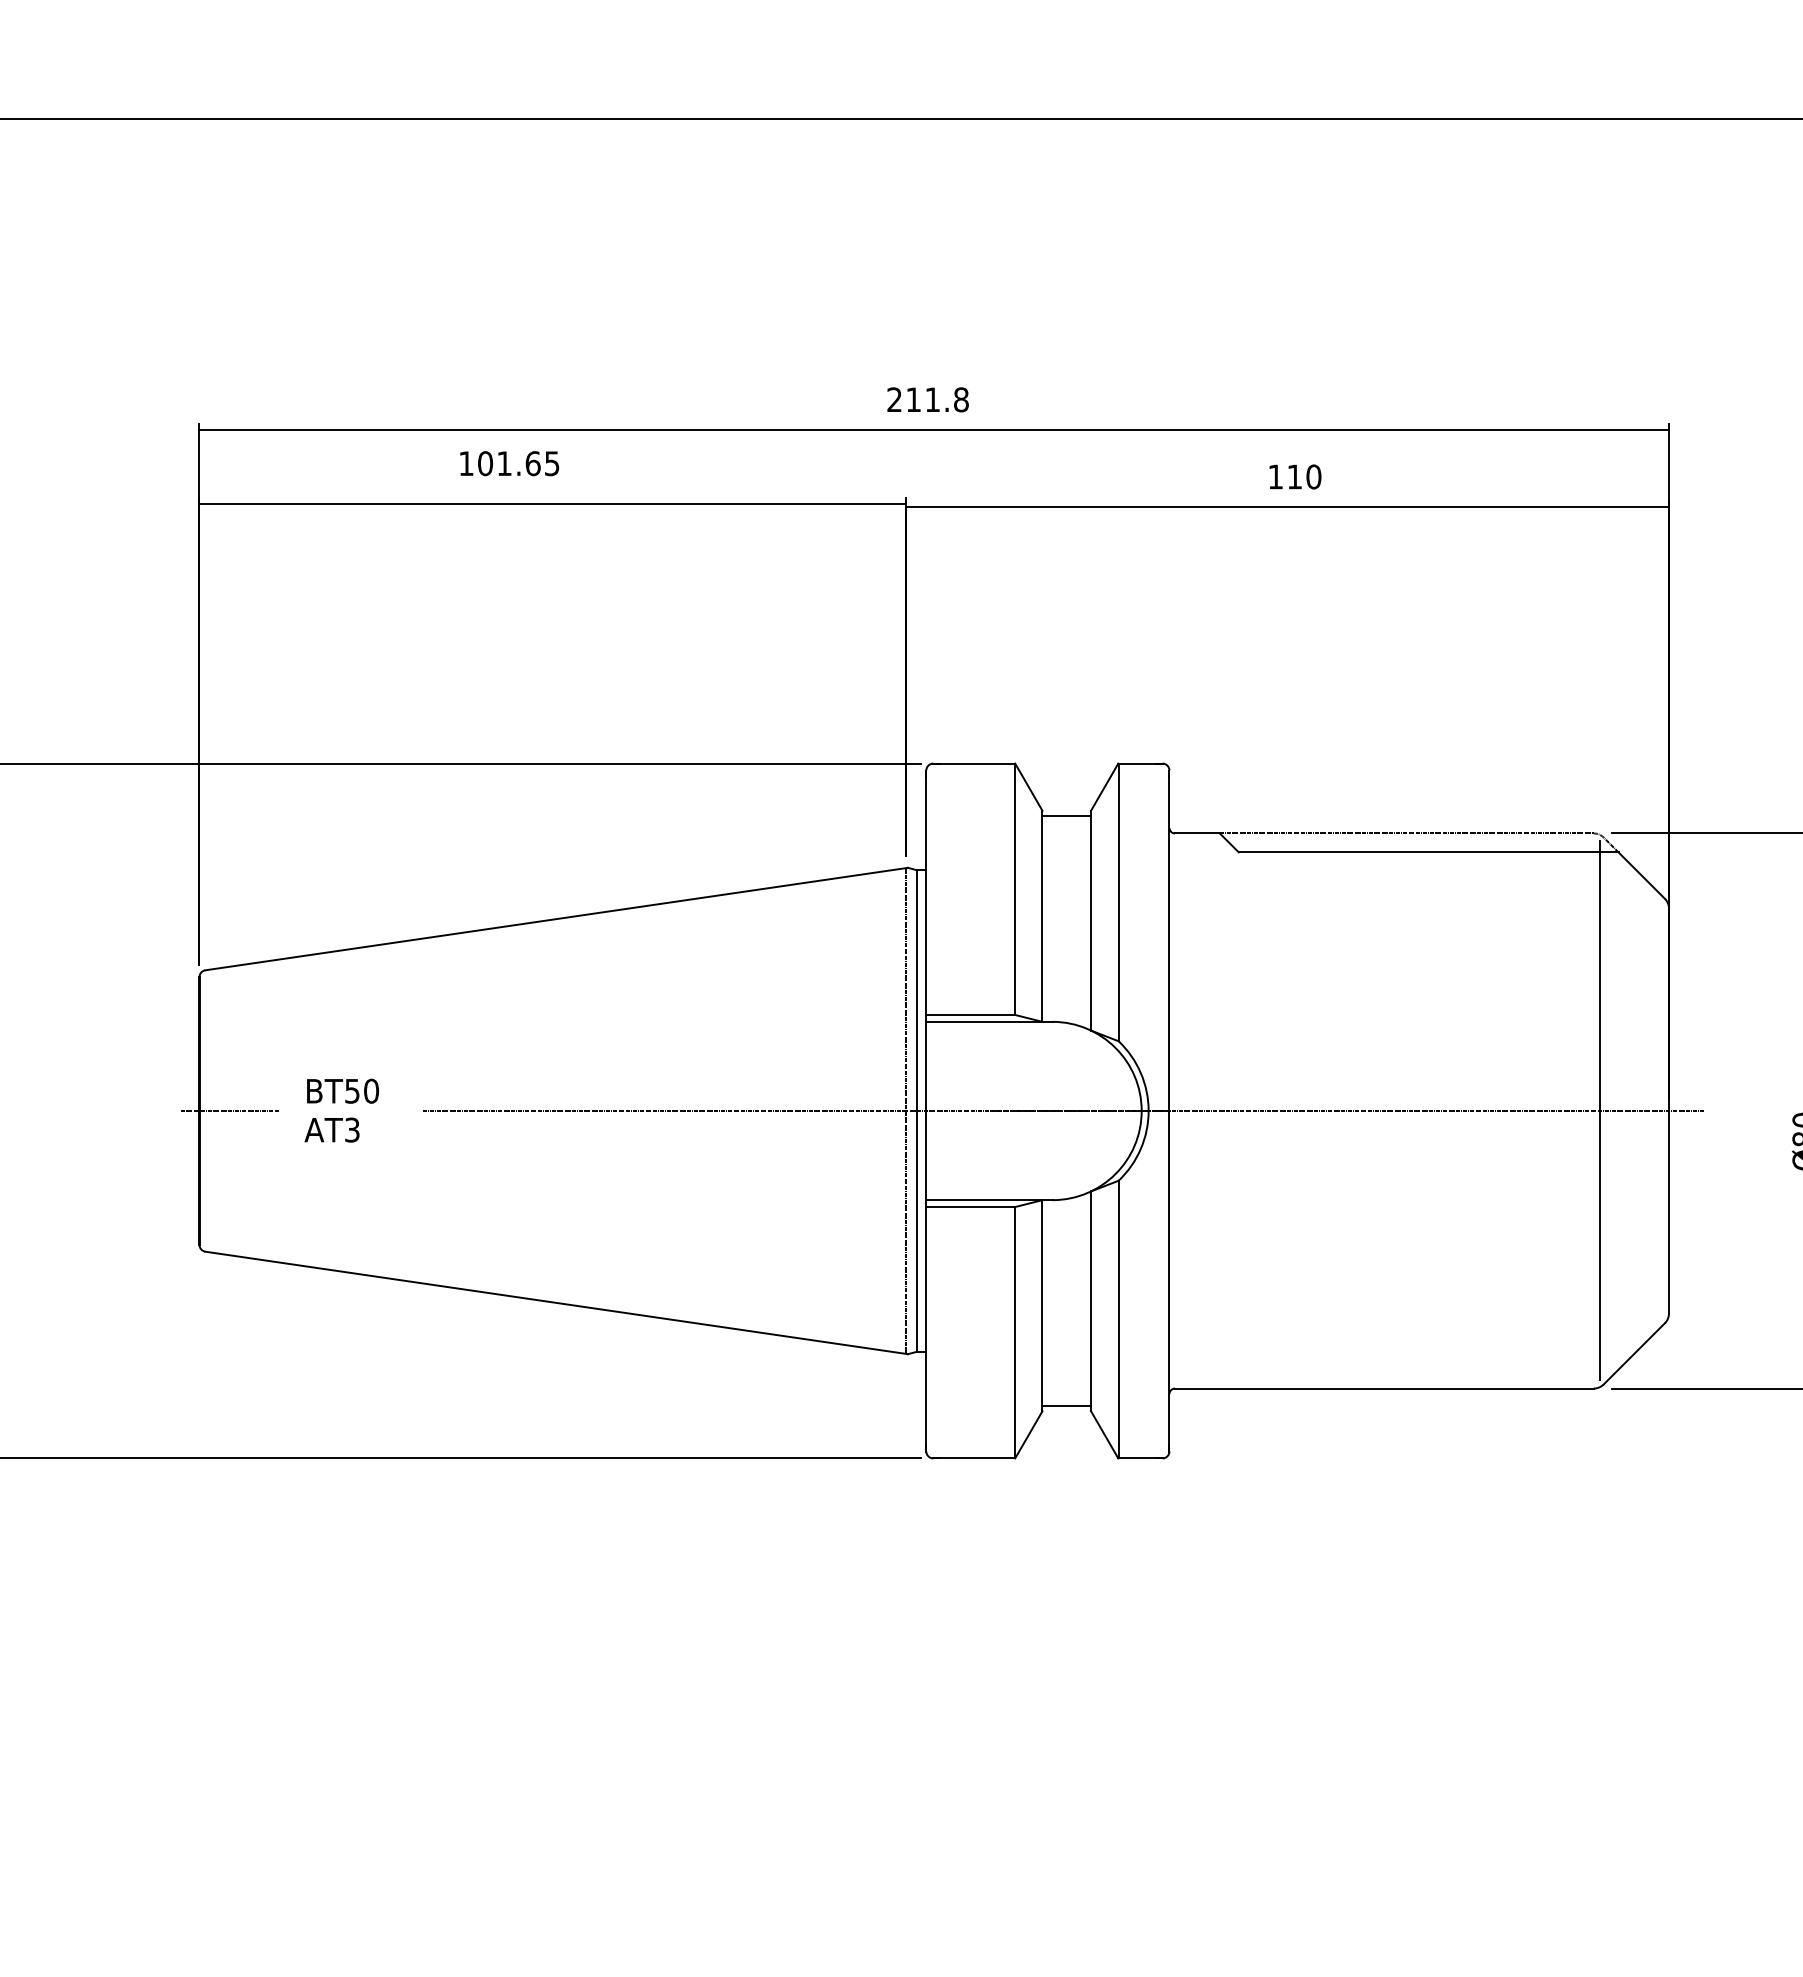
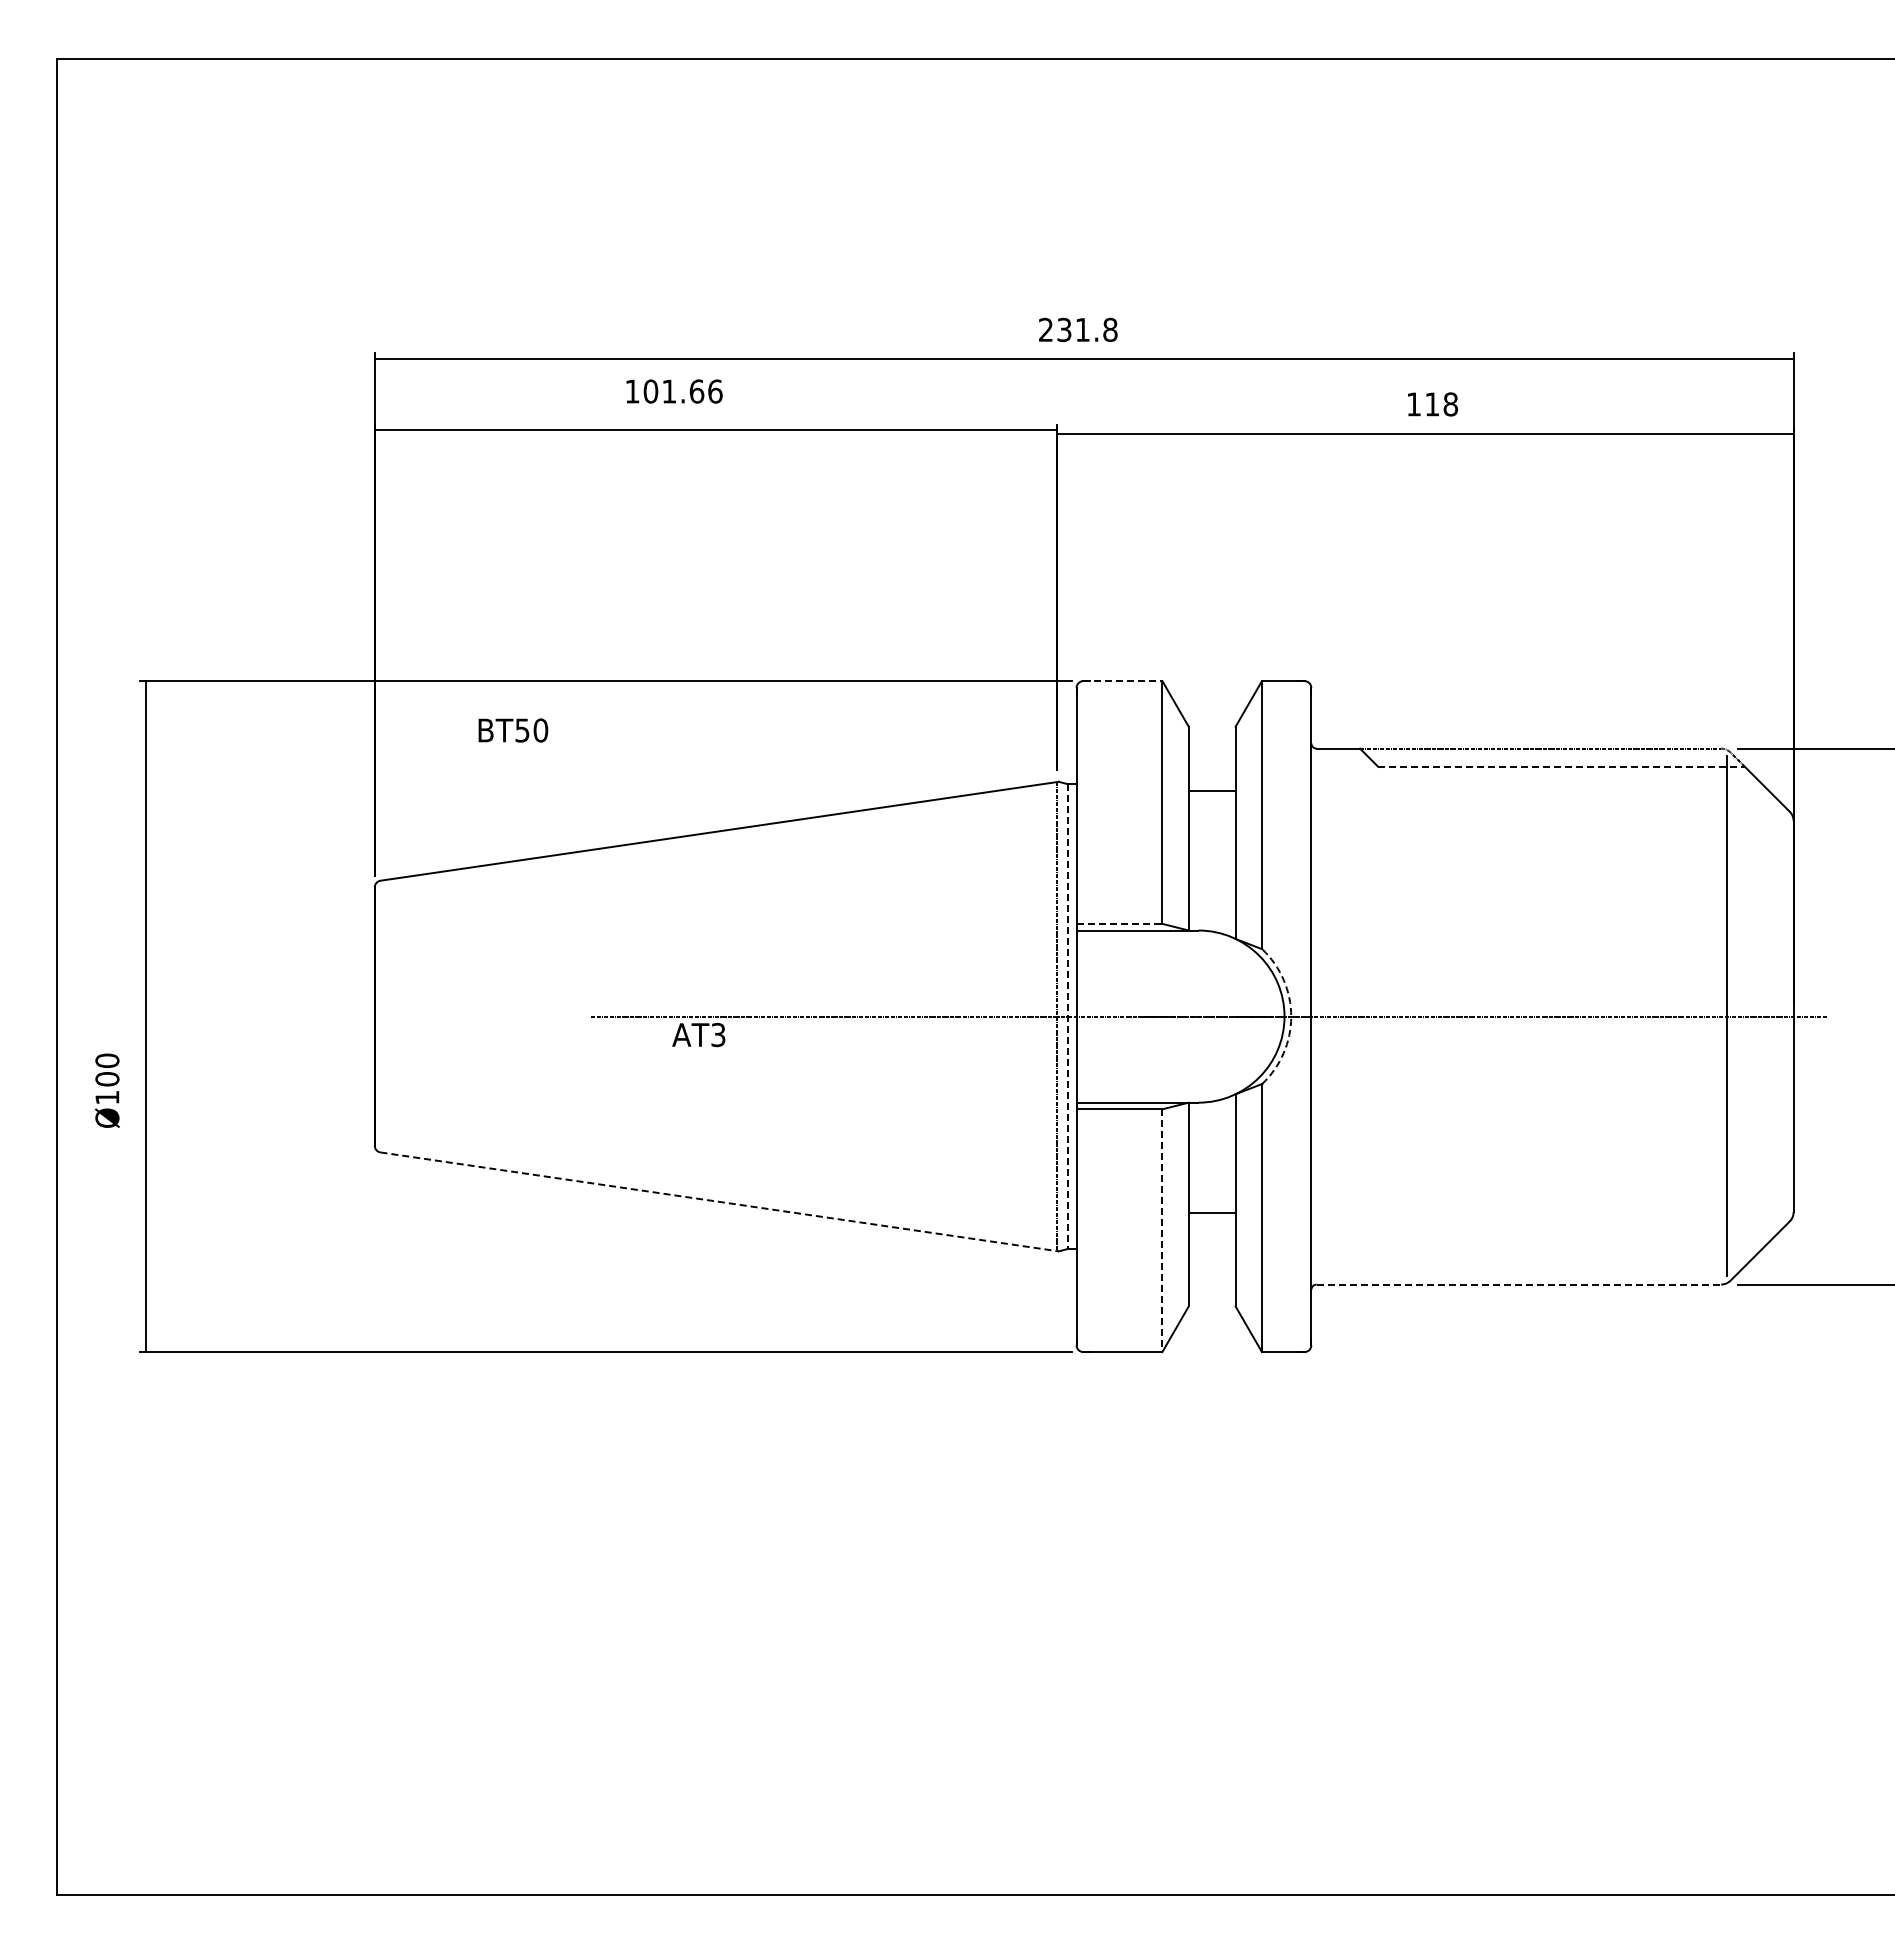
text: (913, 399) -> (1064, 329), 211.8 -> 231.8
text: (552, 463) -> (715, 391), 101.65 -> 101.66
text: (1313, 477) -> (1450, 404), 110 -> 118
line: (973, 763) -> (1122, 681), solid -> dashed
line: (1066, 815) -> (1211, 790), moved
line: (1429, 851) -> (1562, 766), solid -> dashed
line: (970, 1014) -> (1119, 923), solid -> dashed
text: (343, 1091) -> (513, 730), moved
line: (229, 1110) -> (403, 1016), removed
arc: (1148, 1110) -> (1291, 1016), solid -> dashed
line: (916, 1111) -> (1067, 1017), solid -> dashed
text: (331, 1130) -> (698, 1035), moved
line: (556, 1302) -> (719, 1201), solid -> dashed
line: (1015, 1333) -> (1162, 1231), solid -> dashed
line: (1385, 1388) -> (1519, 1284), solid -> dashed
line: (1066, 1406) -> (1211, 1213), moved

